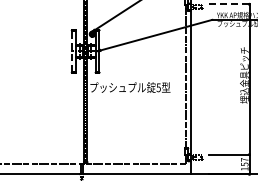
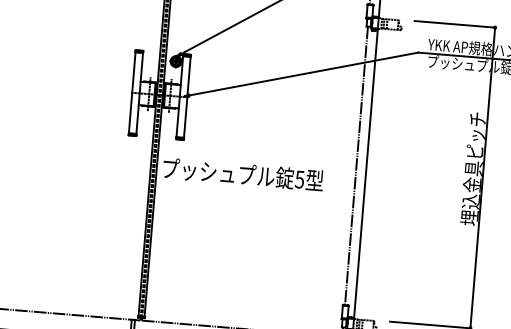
line: (229, 4) -> (455, 24), dashed -> solid
line: (71, 51) -> (131, 92), dashed -> solid

